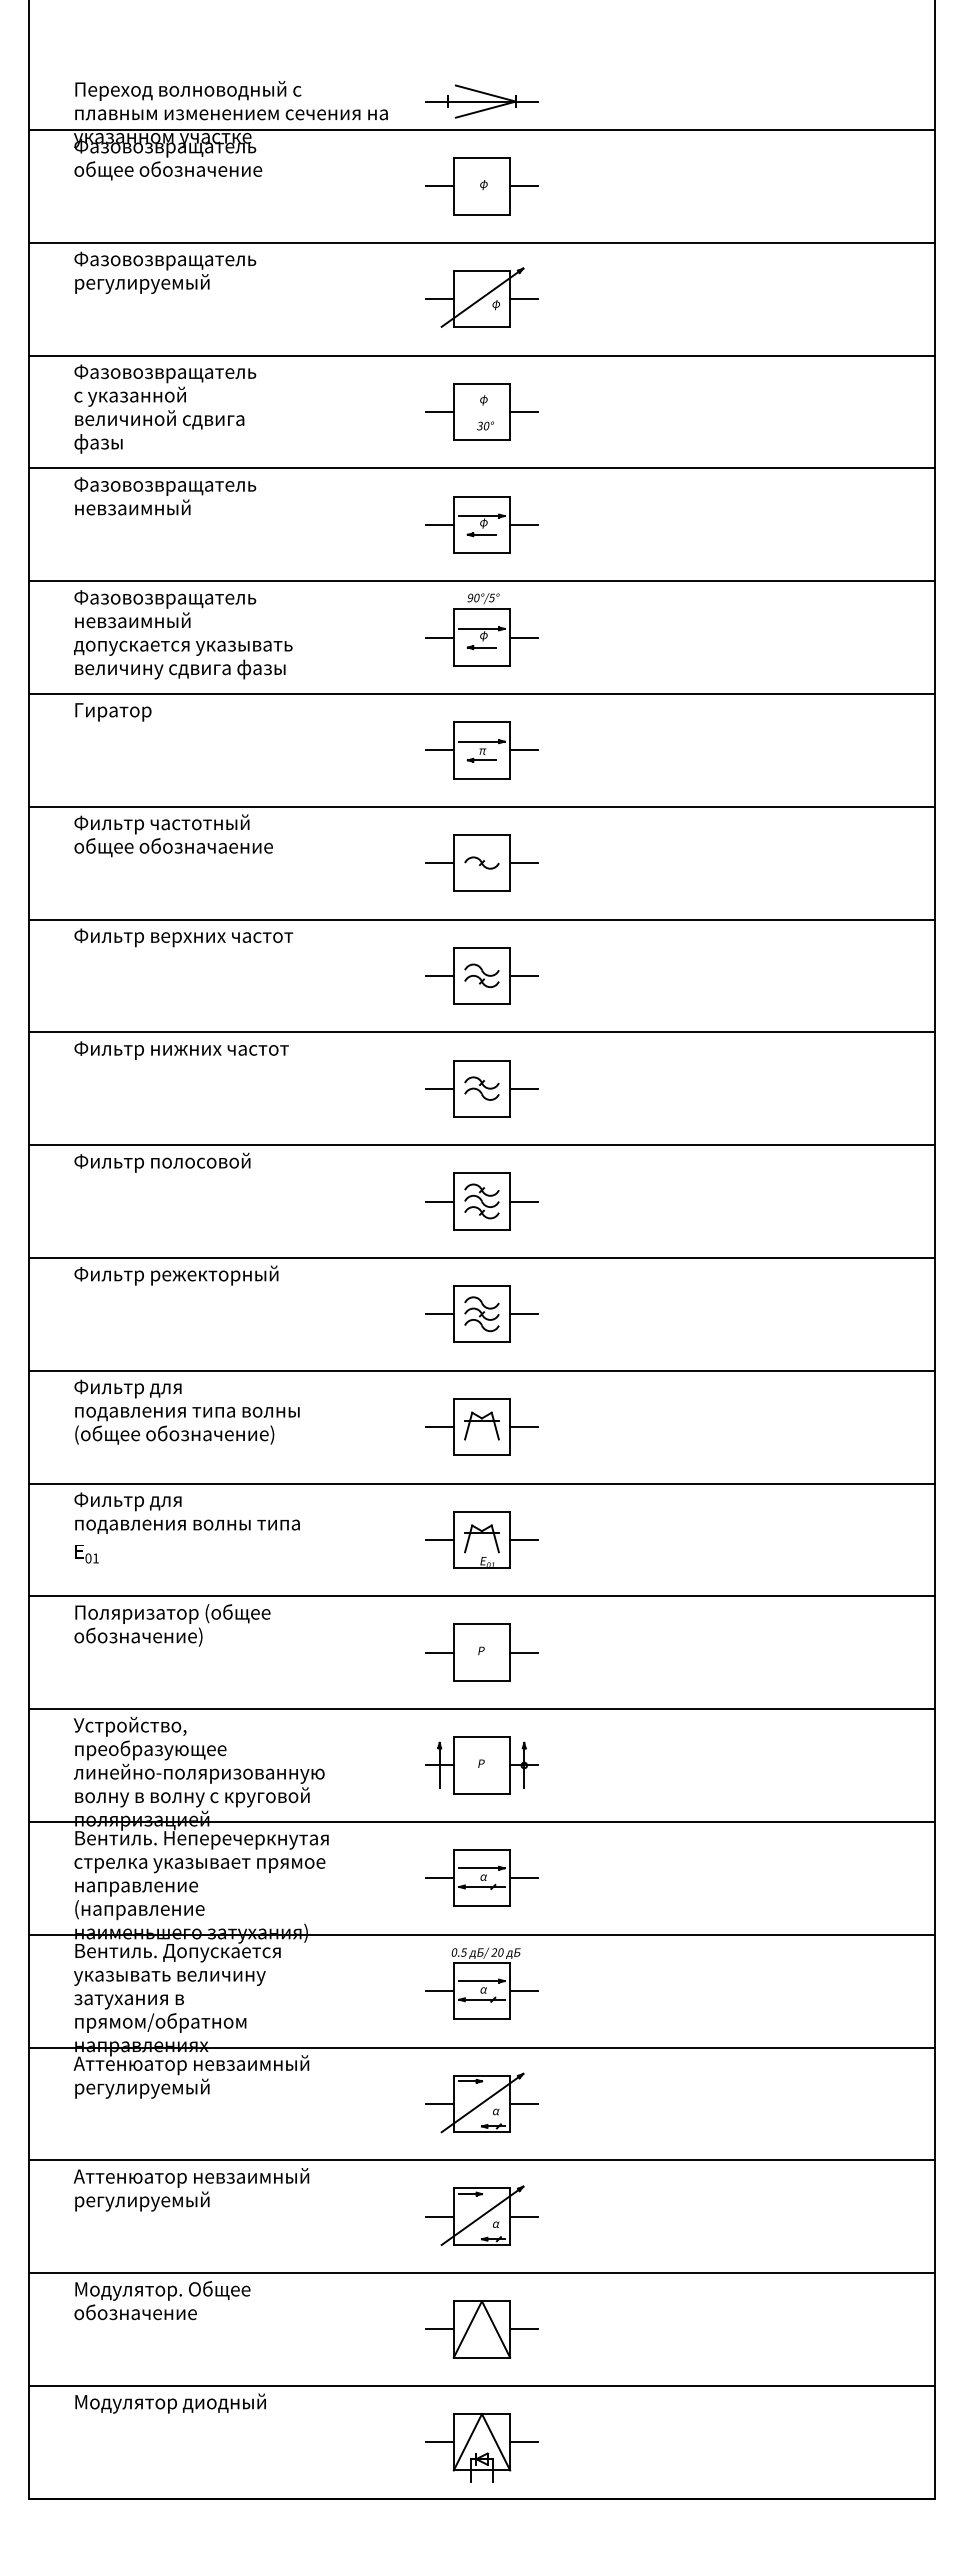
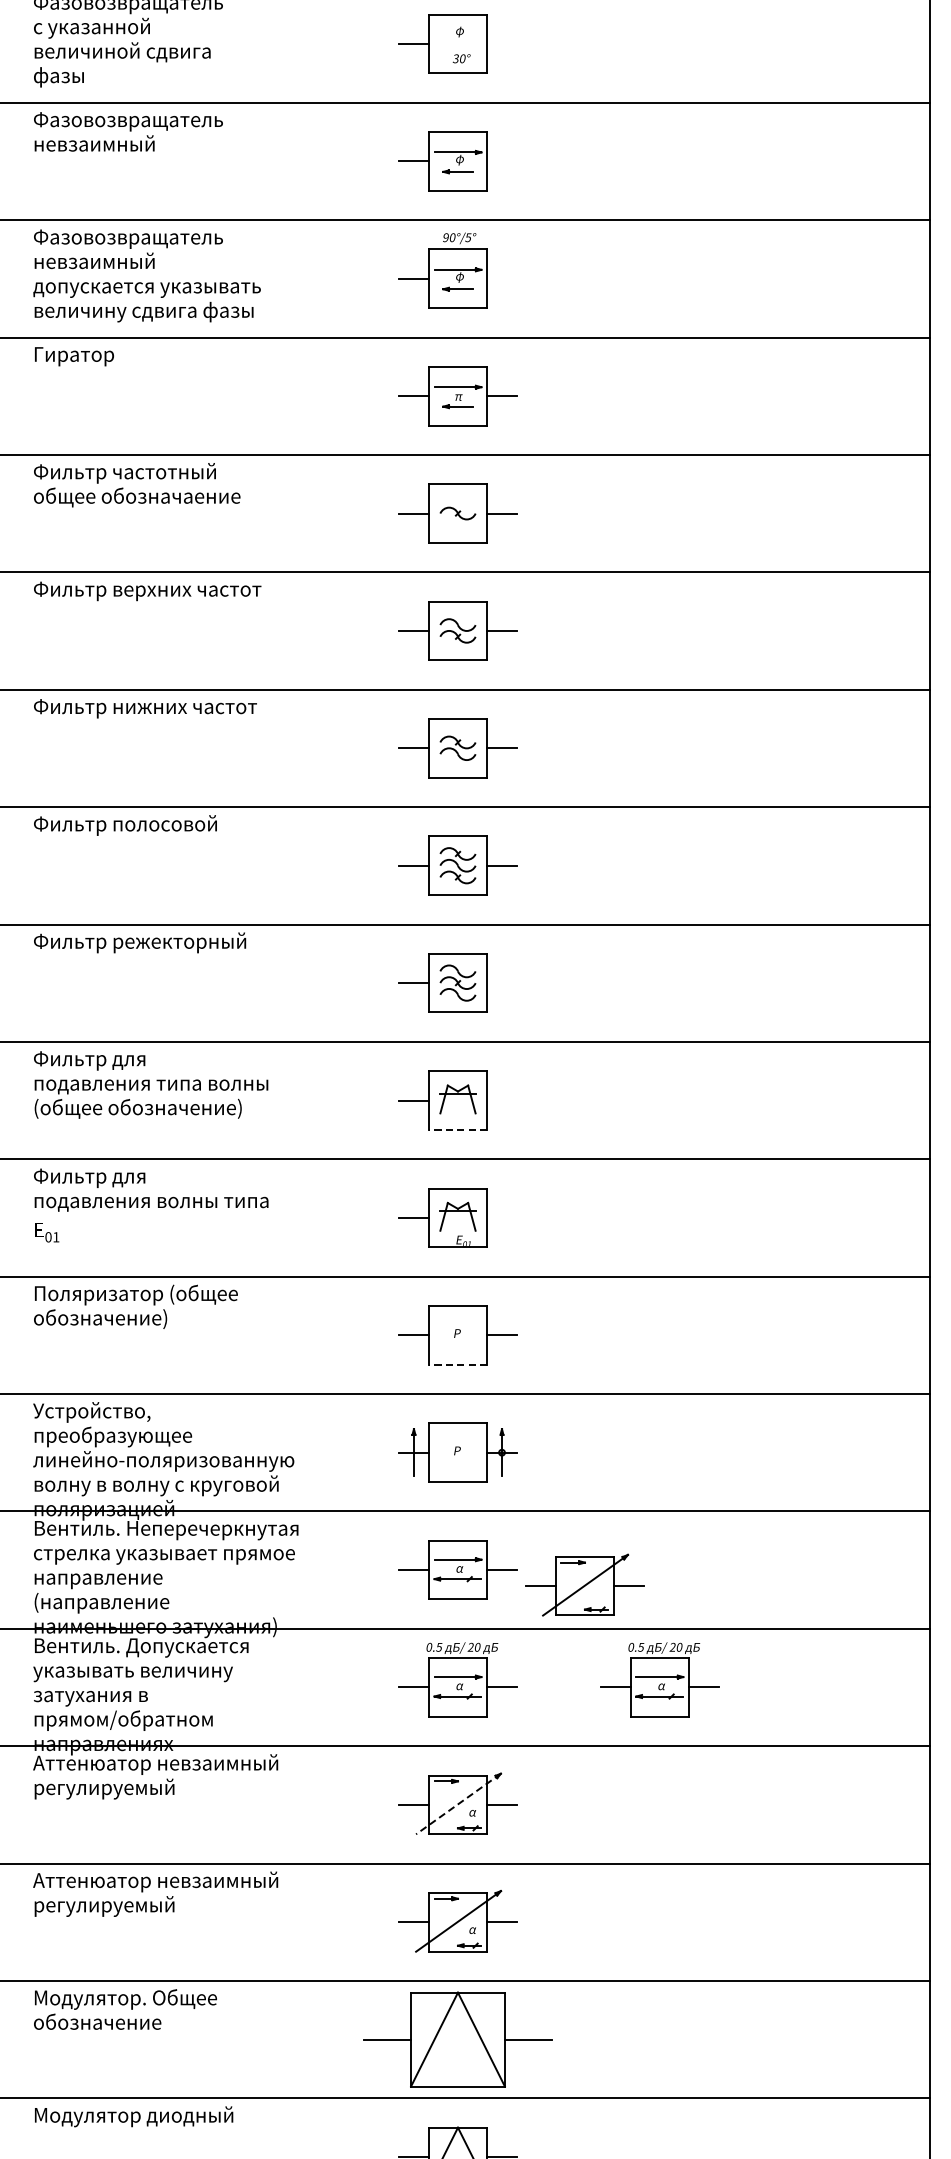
line: (524, 411) -> (502, 43), removed
line: (524, 524) -> (502, 161), removed
line: (524, 637) -> (502, 278), removed
line: (524, 1314) -> (502, 983), removed
line: (524, 1427) -> (502, 1100), removed
line: (481, 1455) -> (457, 1130), solid -> dashed
line: (524, 1539) -> (502, 1217), removed
line: (481, 1680) -> (457, 1364), solid -> dashed
part: (603, 1892) -> (584, 1584), added
part: (675, 1983) -> (659, 1679), added
line: (482, 2103) -> (458, 1804), solid -> dashed
part: (481, 2329) -> (457, 2039), size x1.6

